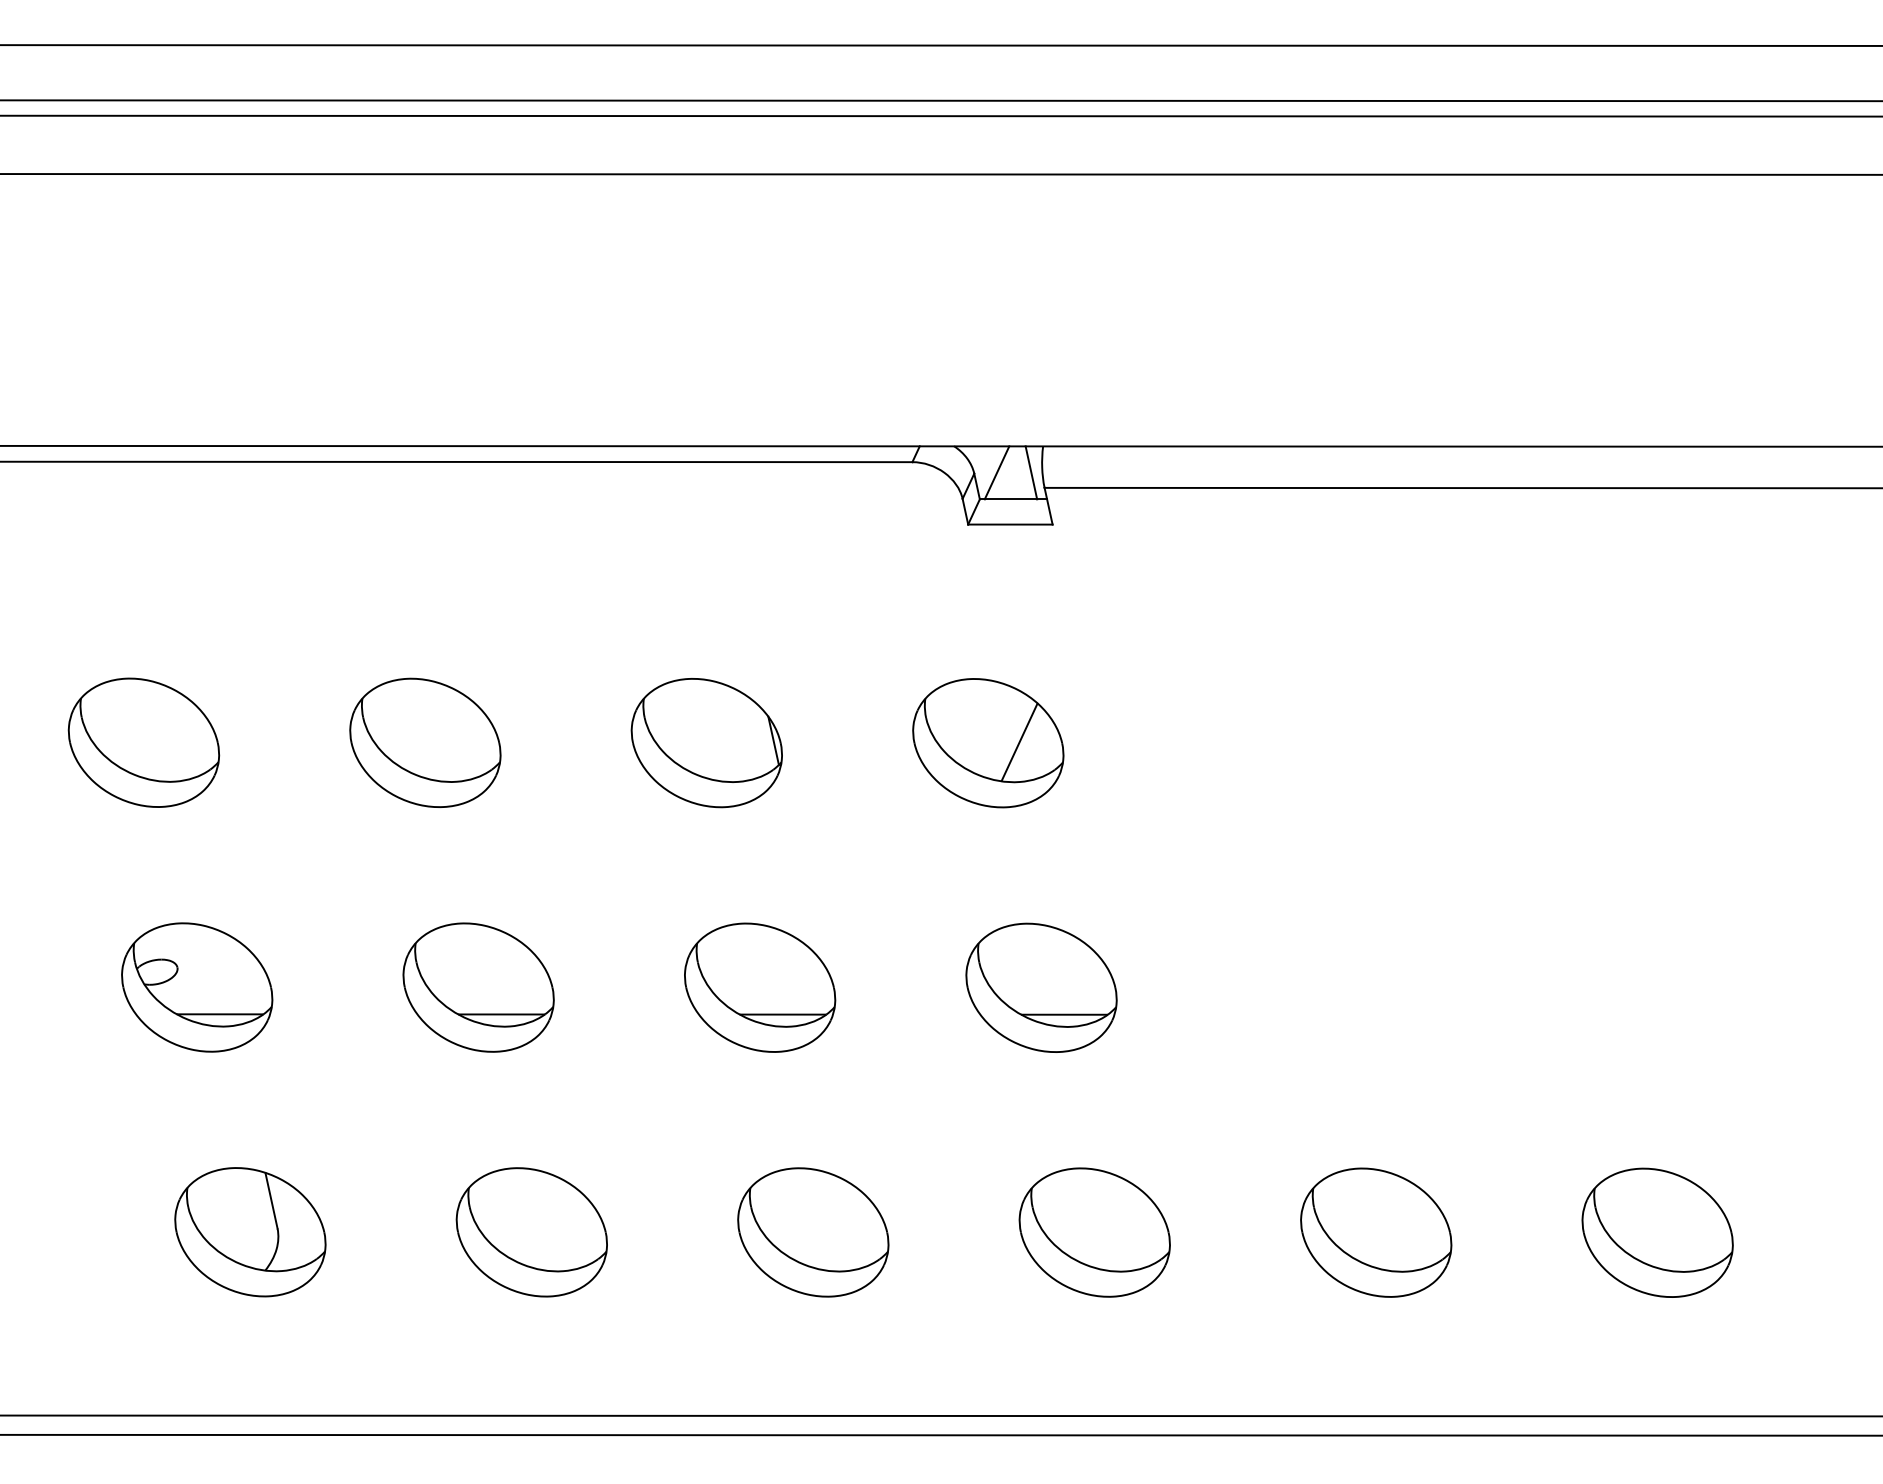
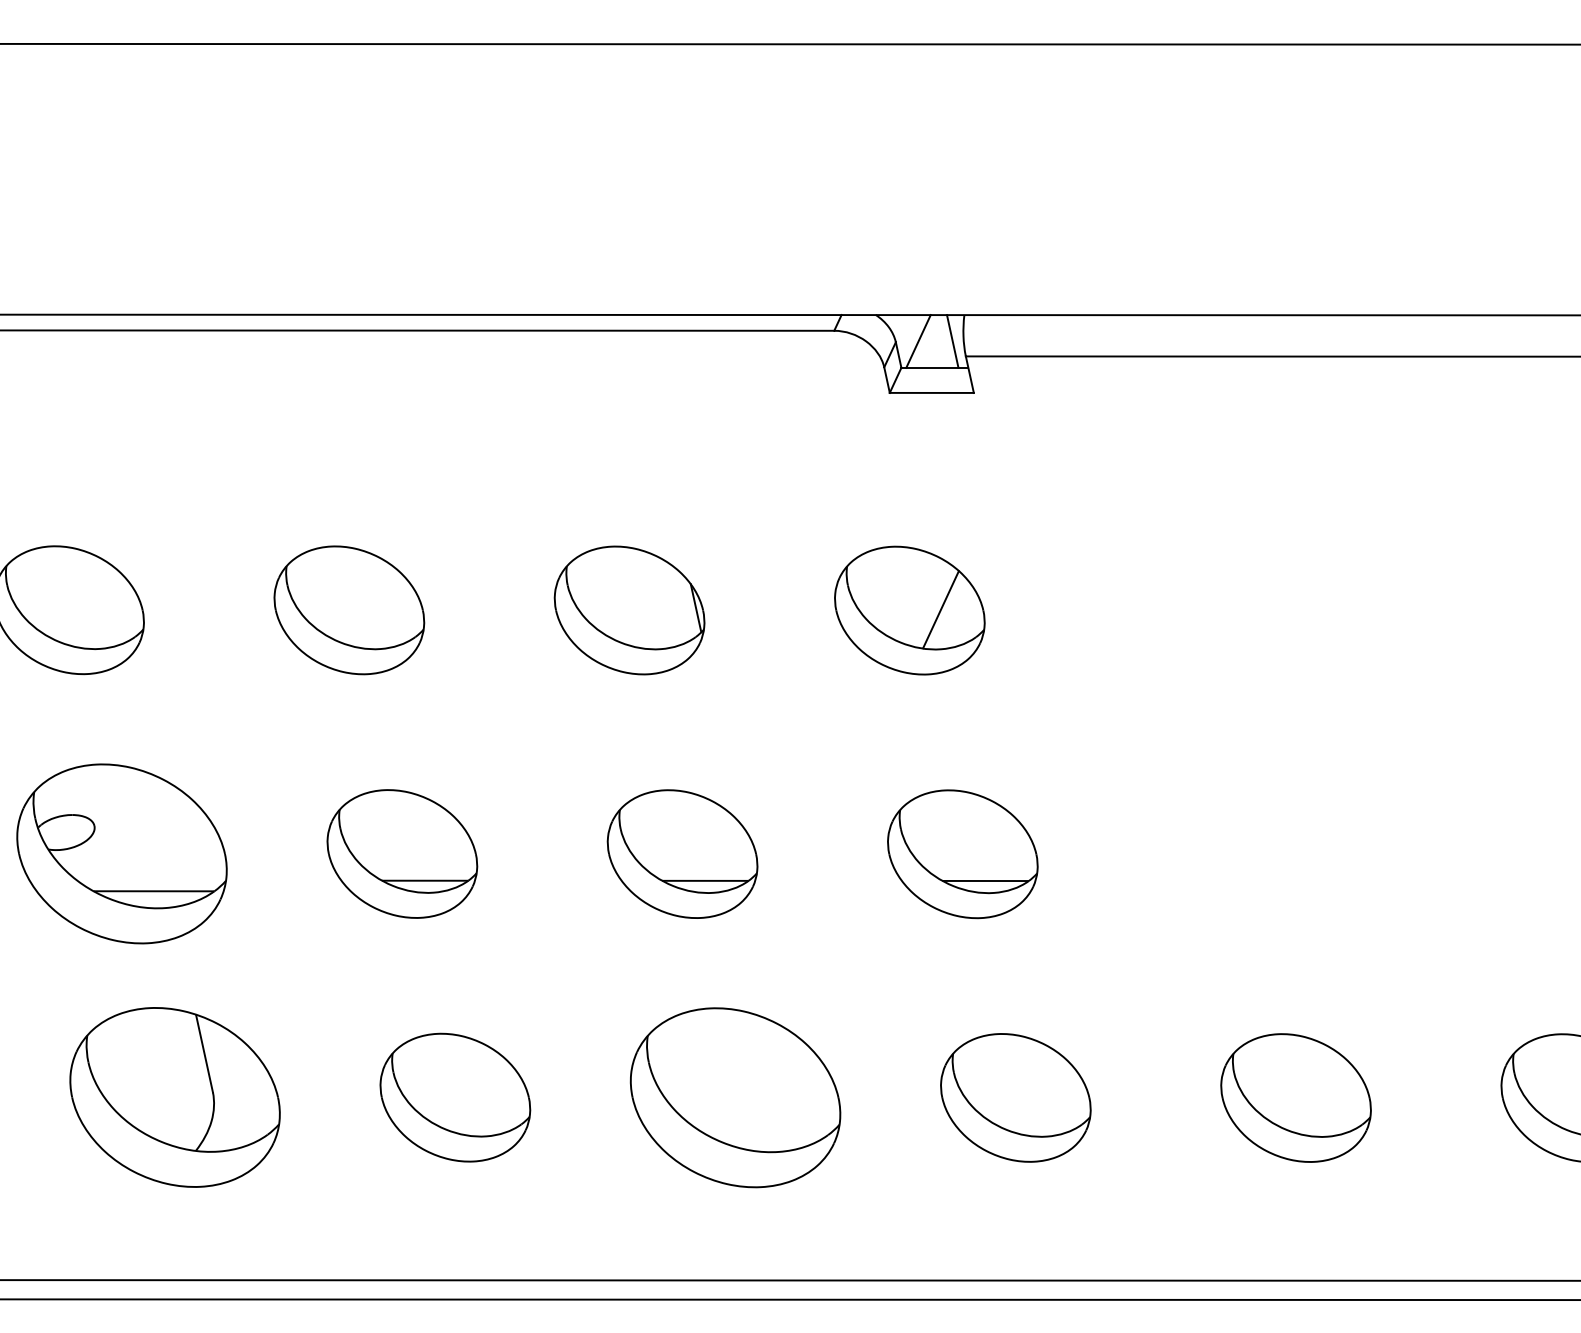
part: (197, 987) -> (122, 853), size x1.4
part: (250, 1232) -> (175, 1097), size x1.4
part: (813, 1232) -> (735, 1097), size x1.4

